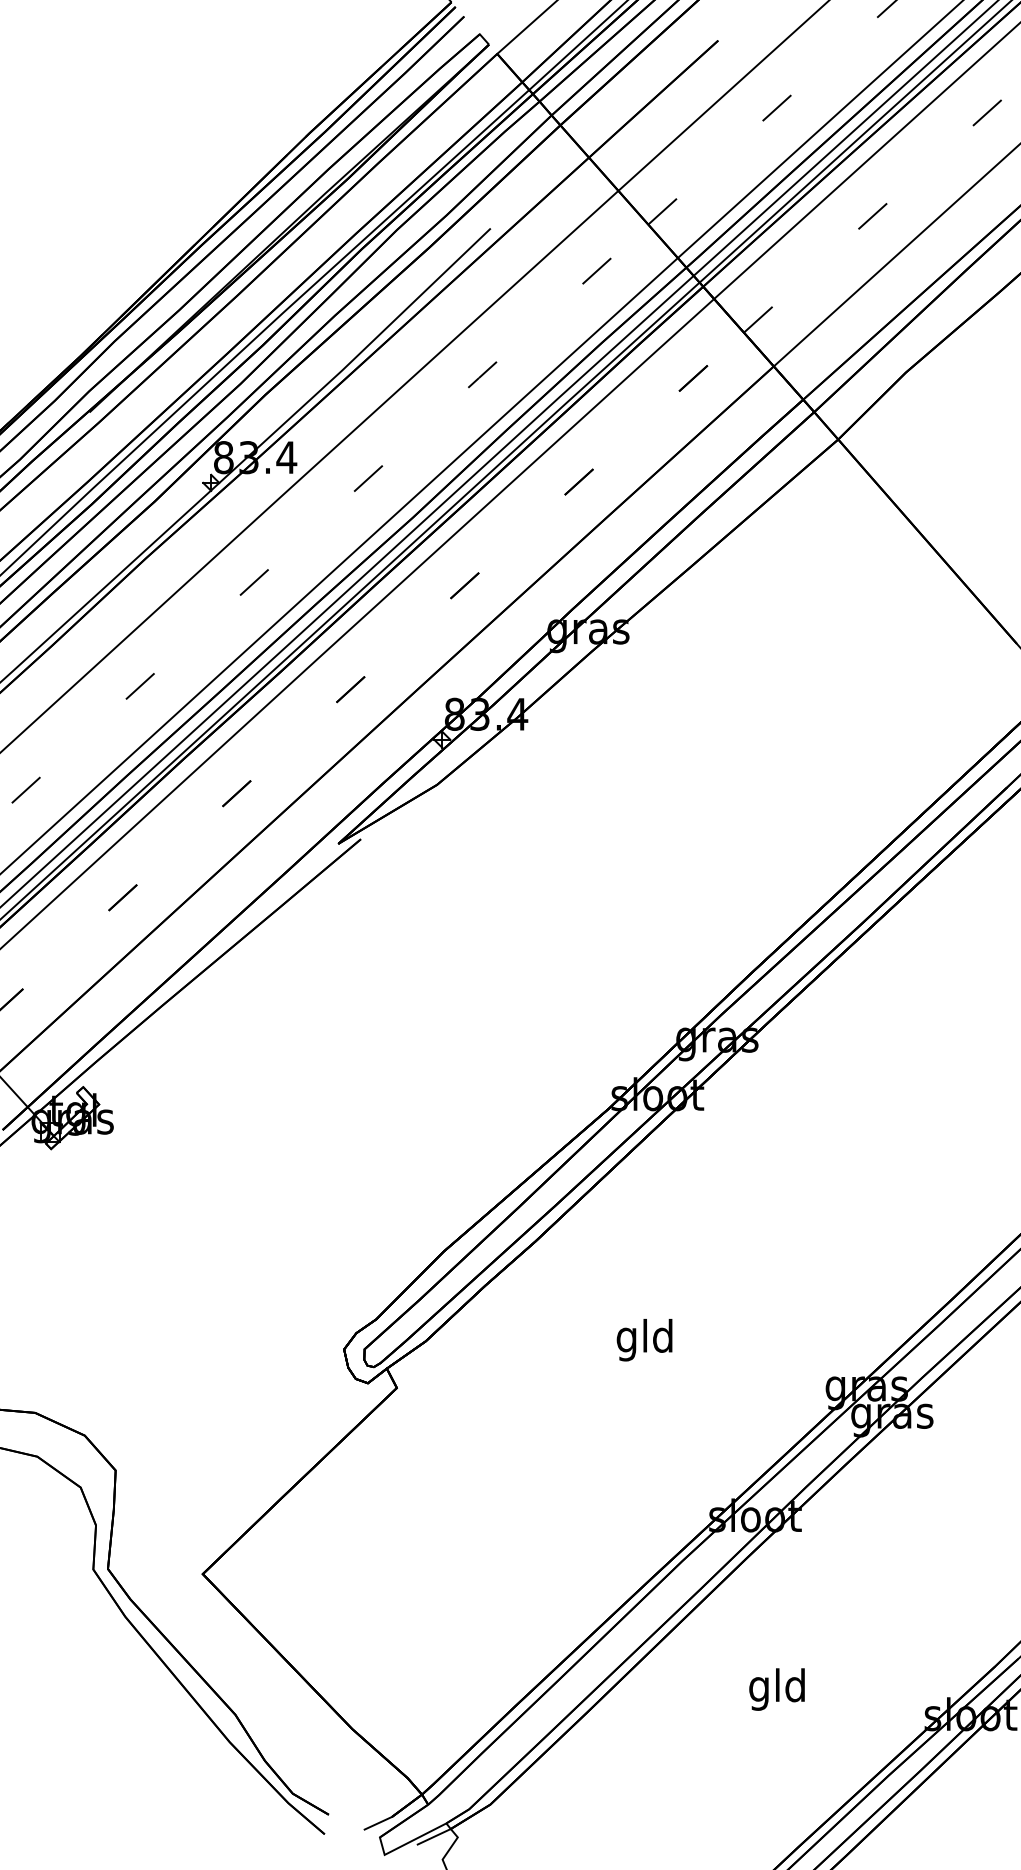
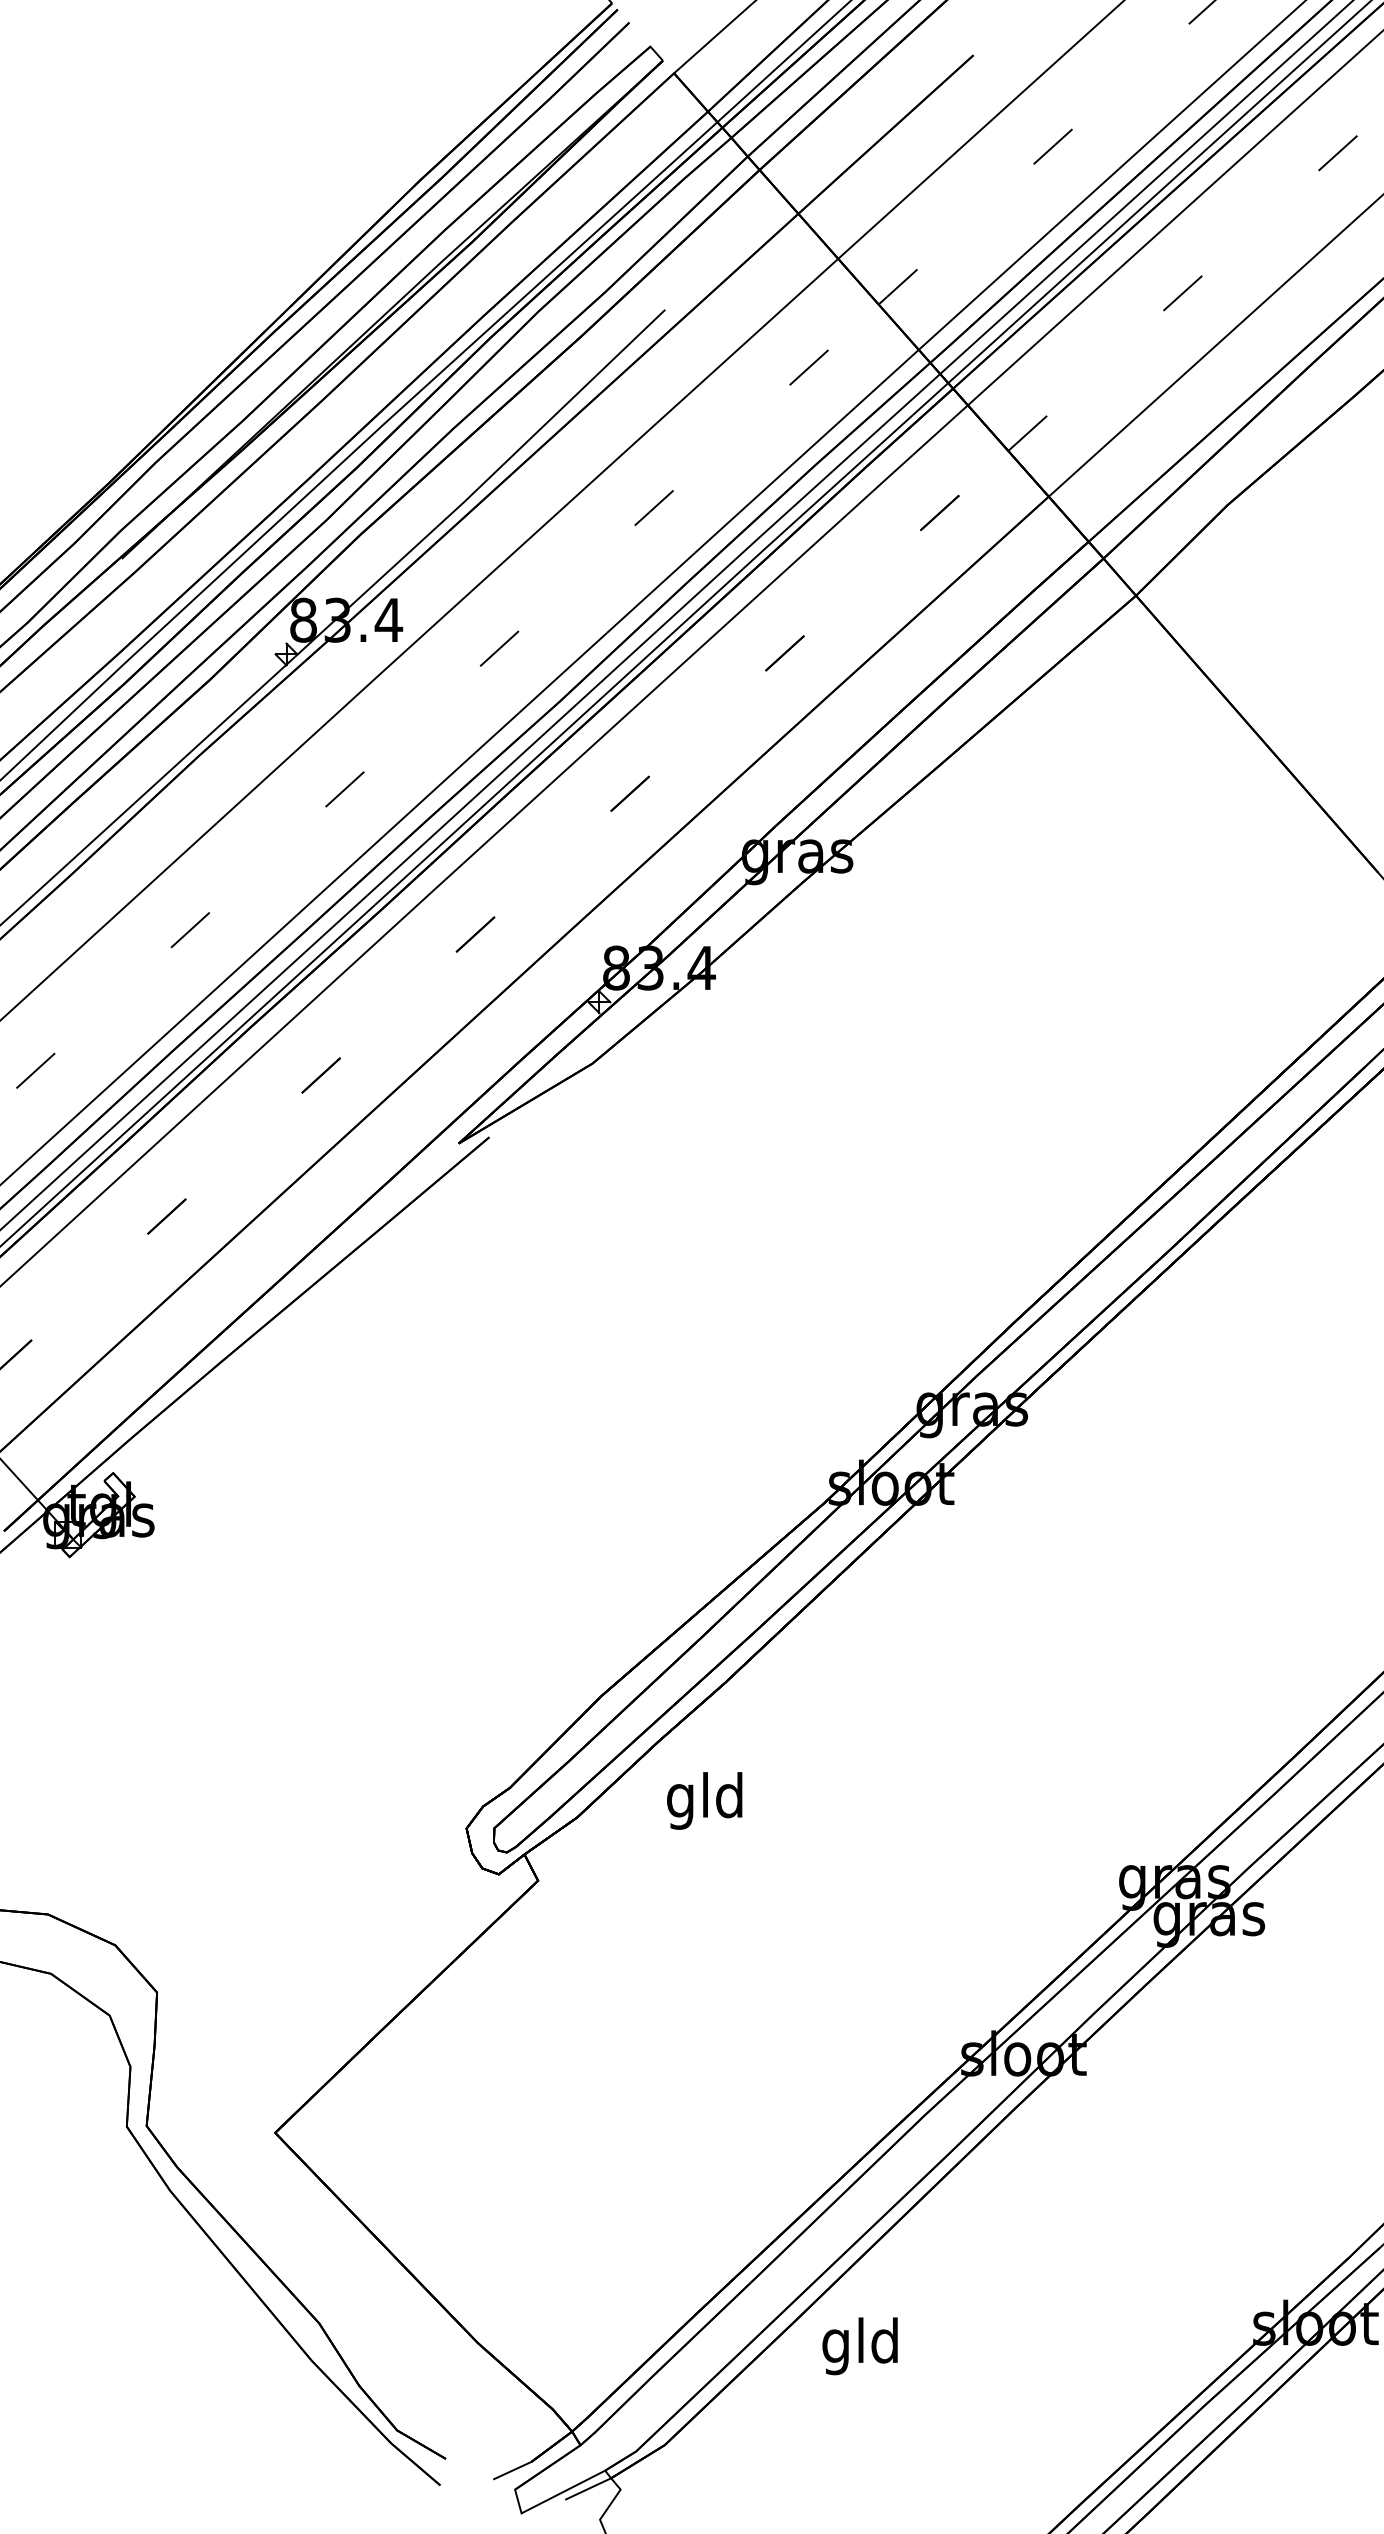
text: (644, 1339) -> (704, 1800), moved
text: (776, 1689) -> (859, 2346), moved

